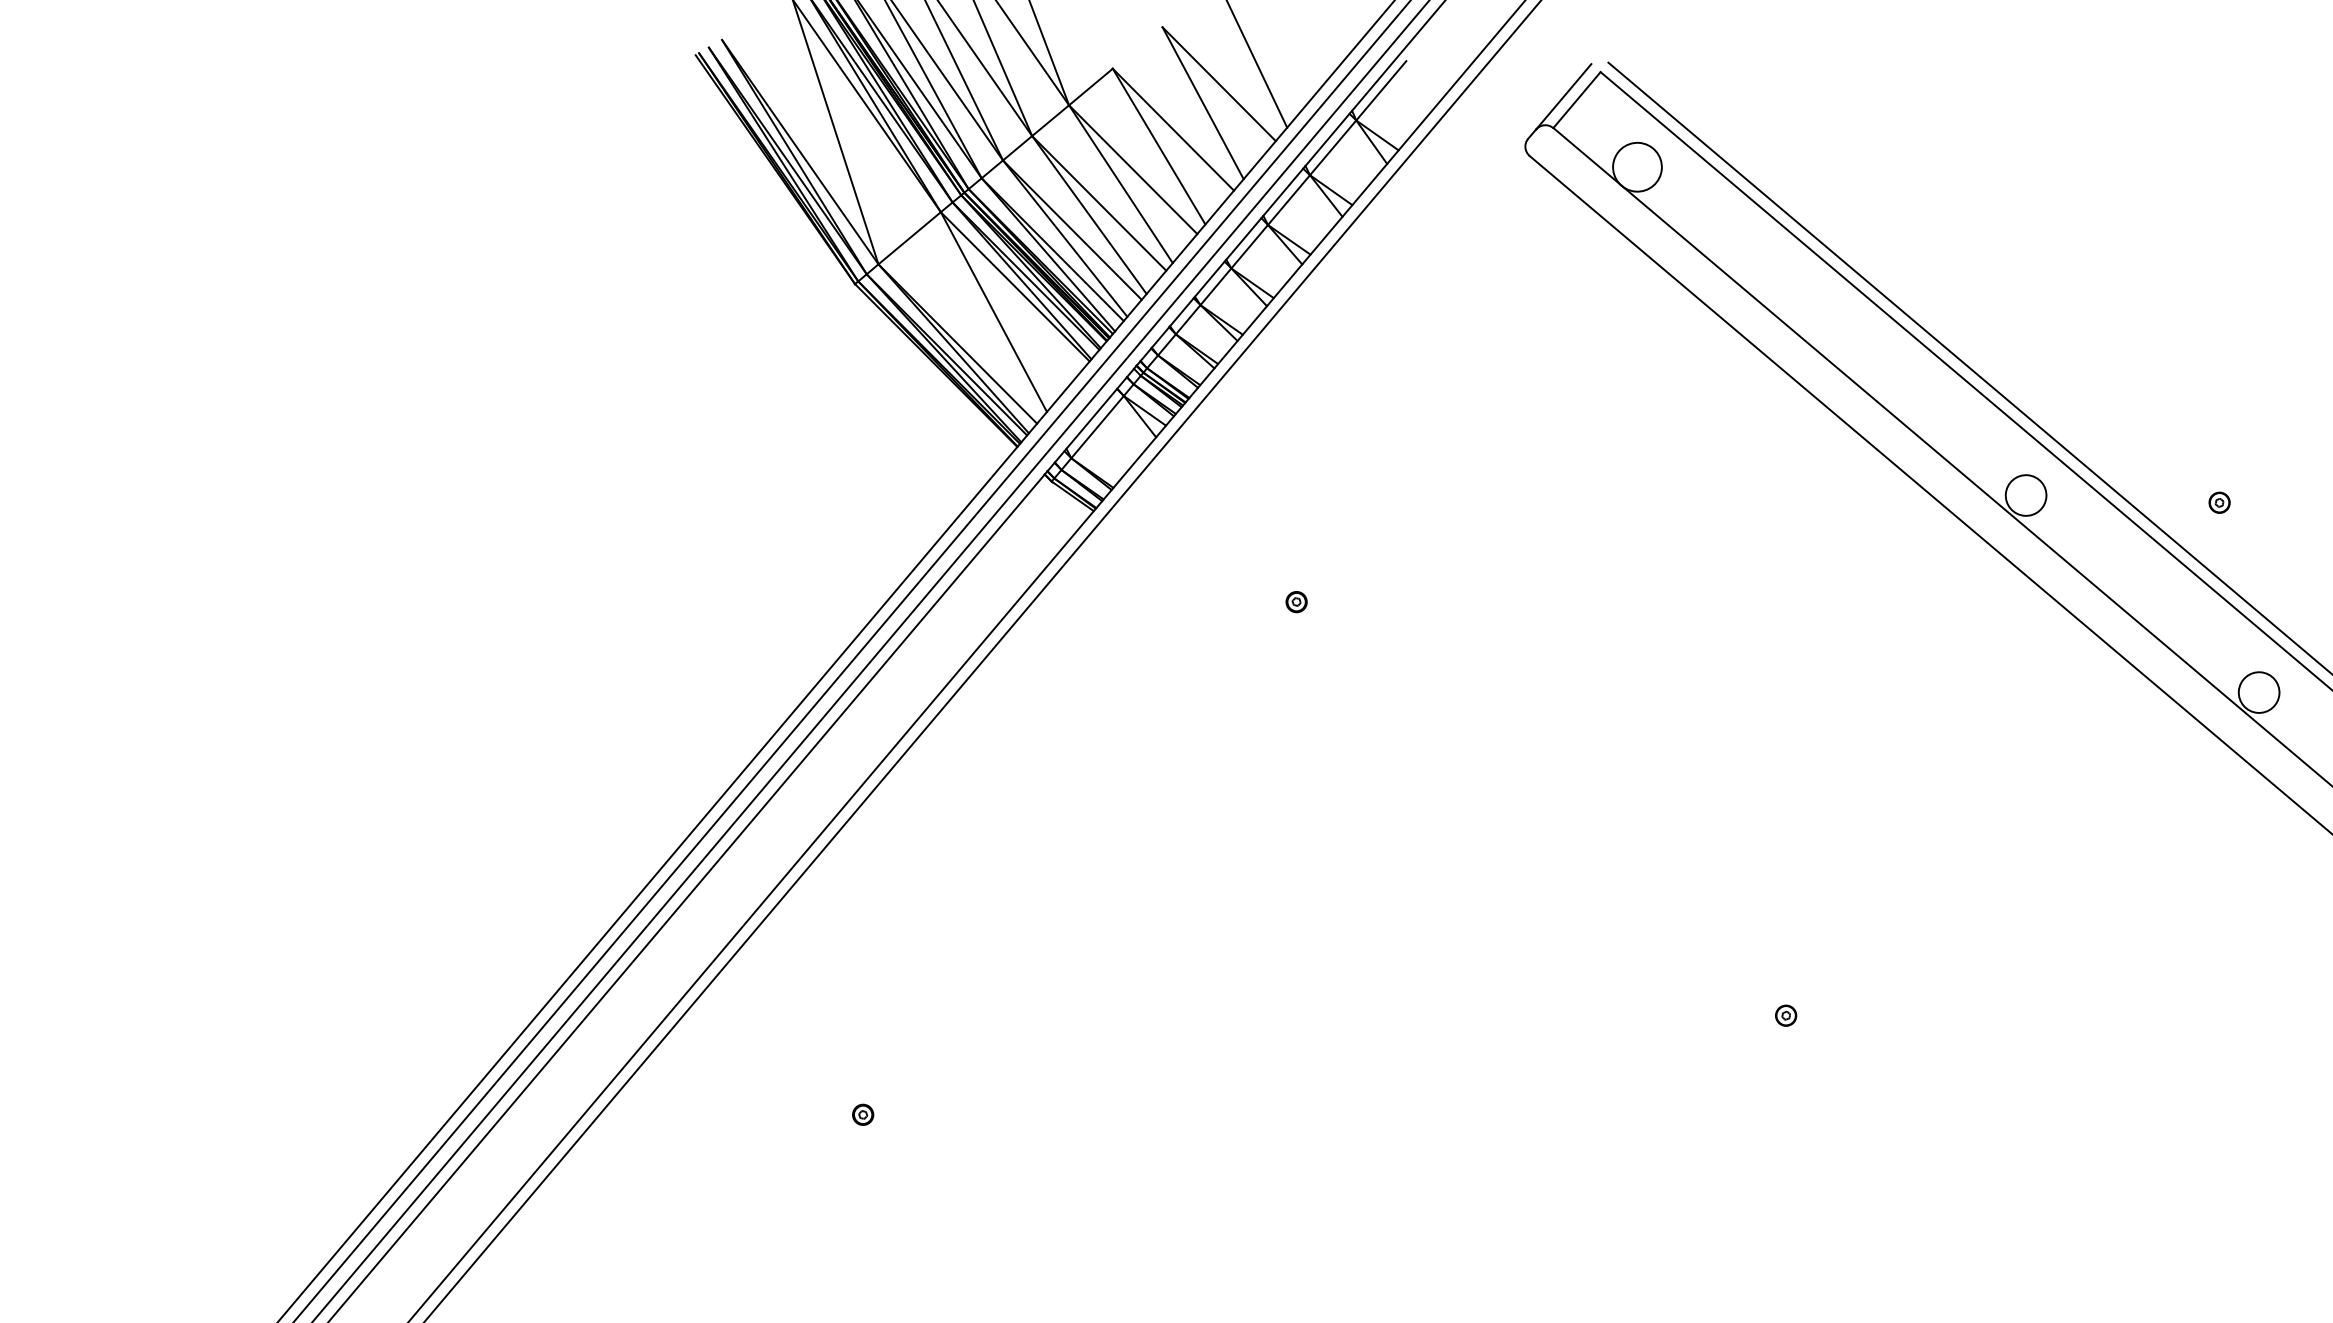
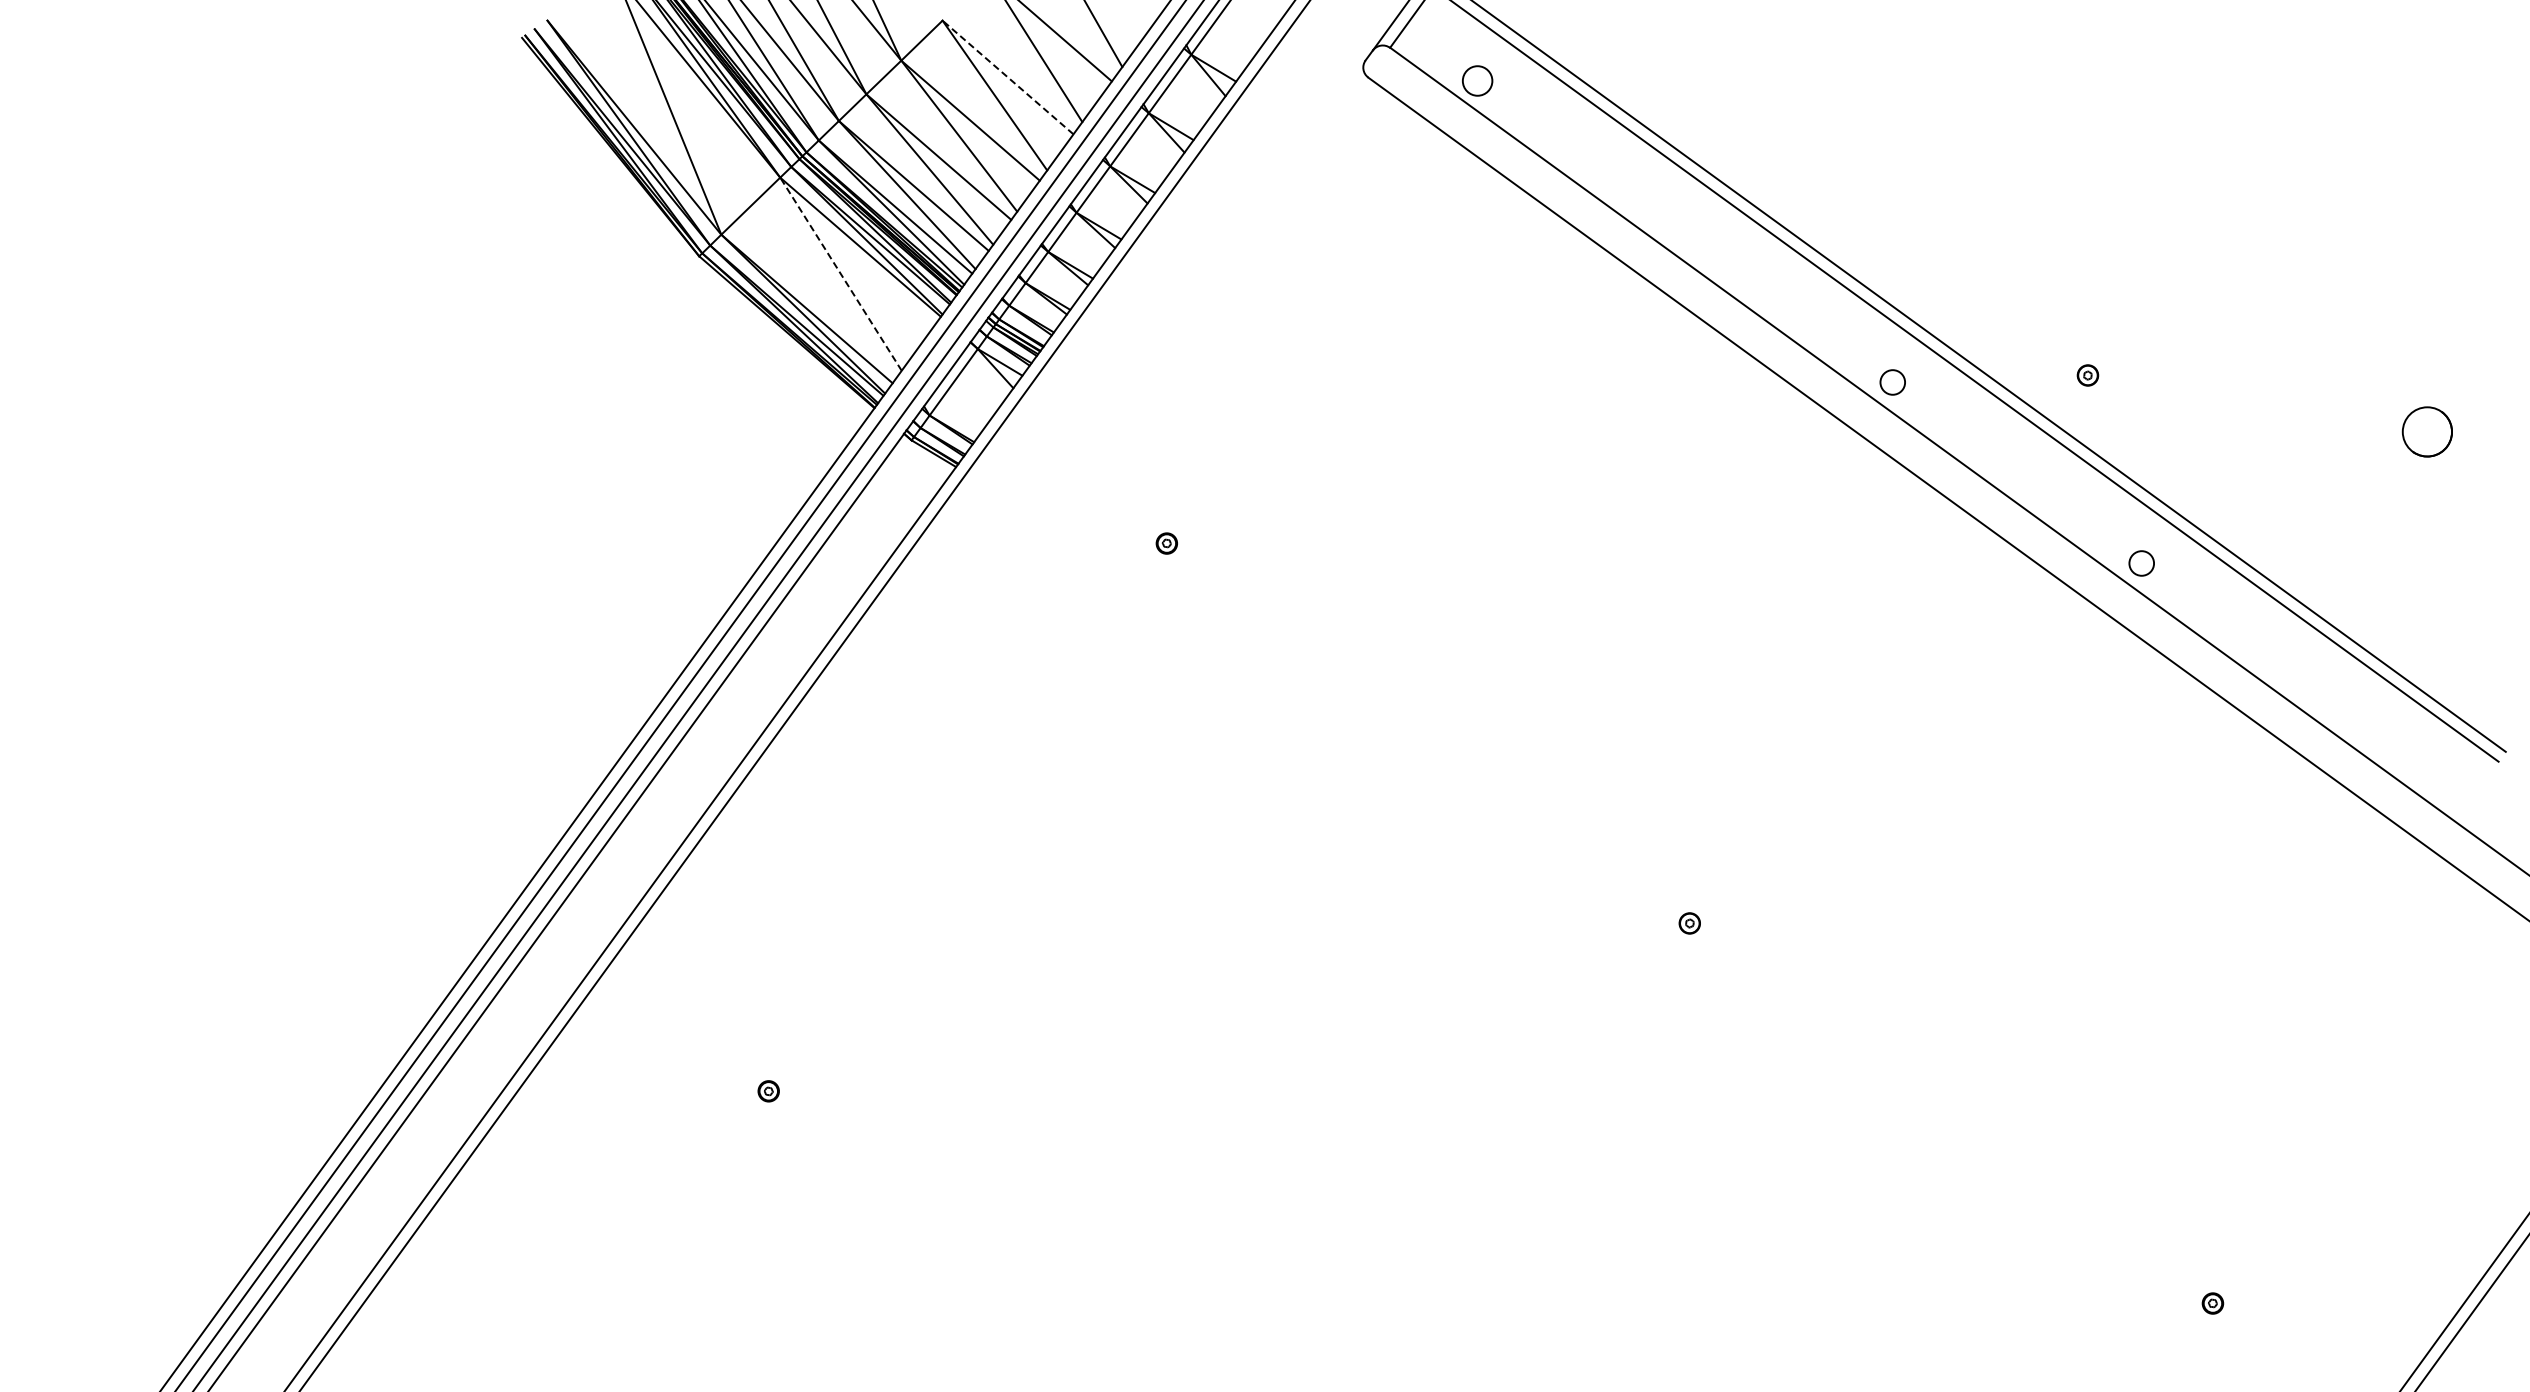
line: (1173, 129) -> (1008, 77), solid -> dashed
circle: (1637, 166) -> (1477, 80), size x0.6
line: (993, 311) -> (840, 273), solid -> dashed
circle: (2025, 495) -> (1892, 382), size x0.6
circle: (2258, 692) -> (2141, 563), size x0.6

